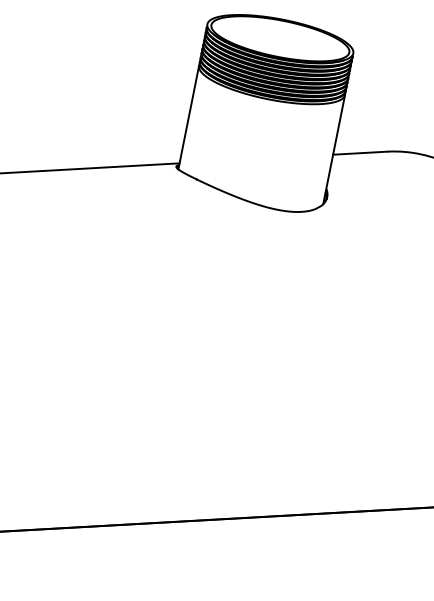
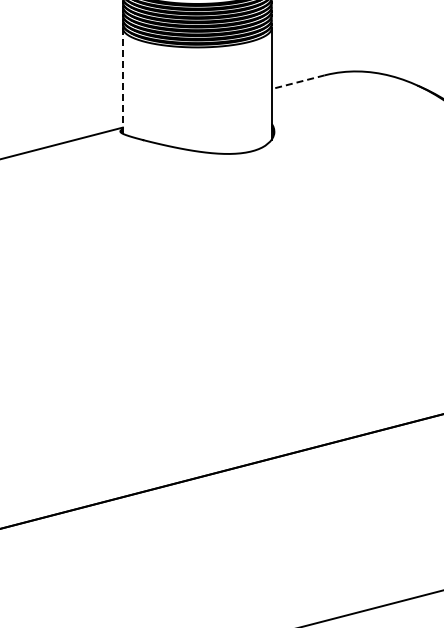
line: (188, 117) -> (122, 80), solid -> dashed
line: (359, 153) -> (297, 82), solid -> dashed

